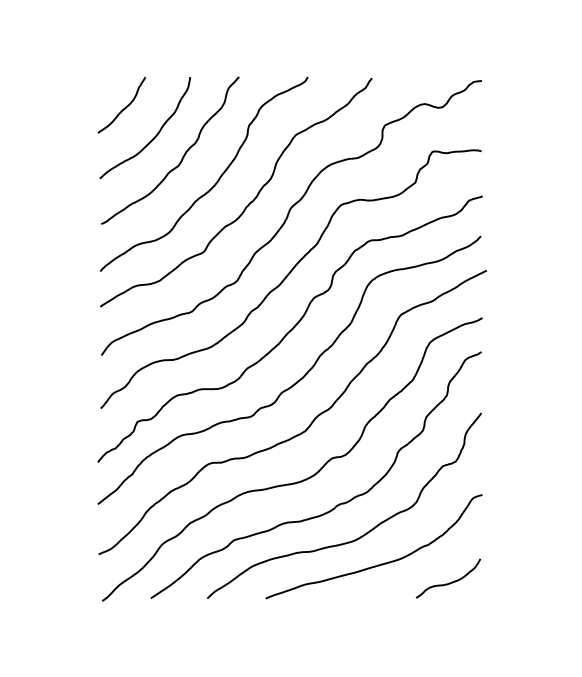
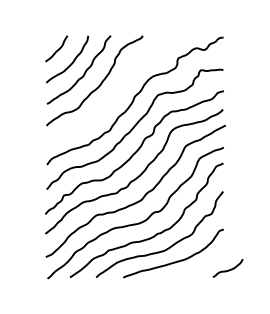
curve: (246, 203) -> (114, 94), removed
curve: (449, 581) -> (228, 269), moved

